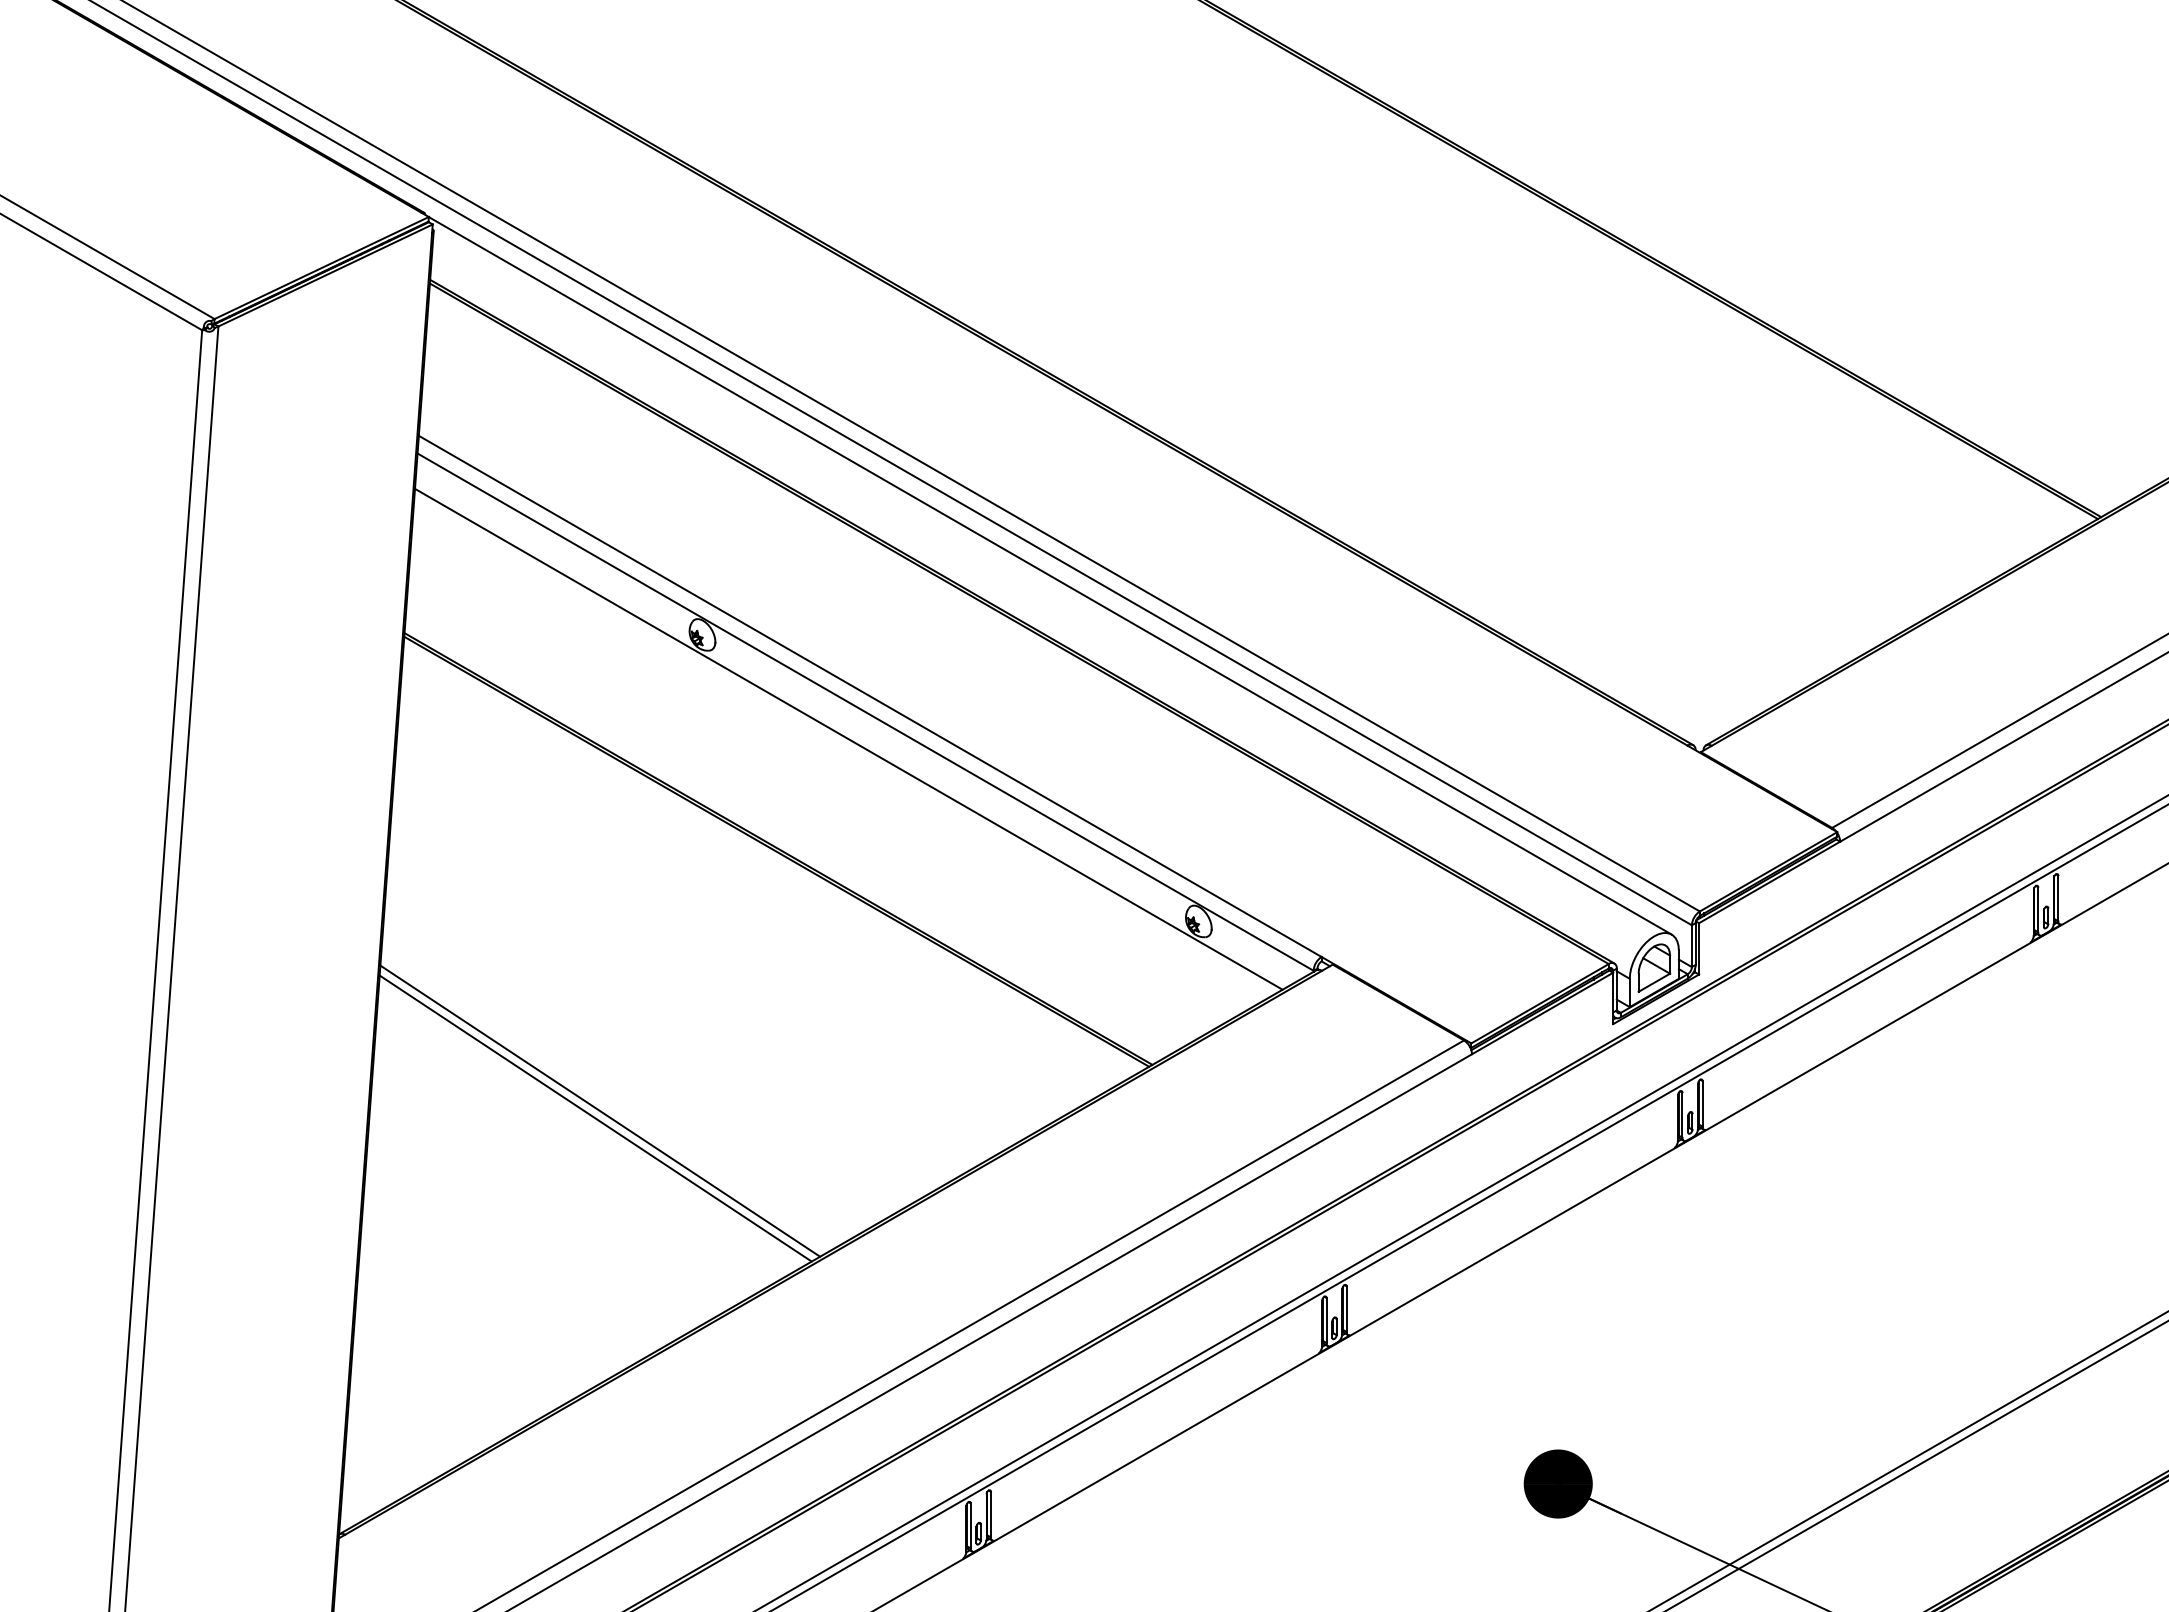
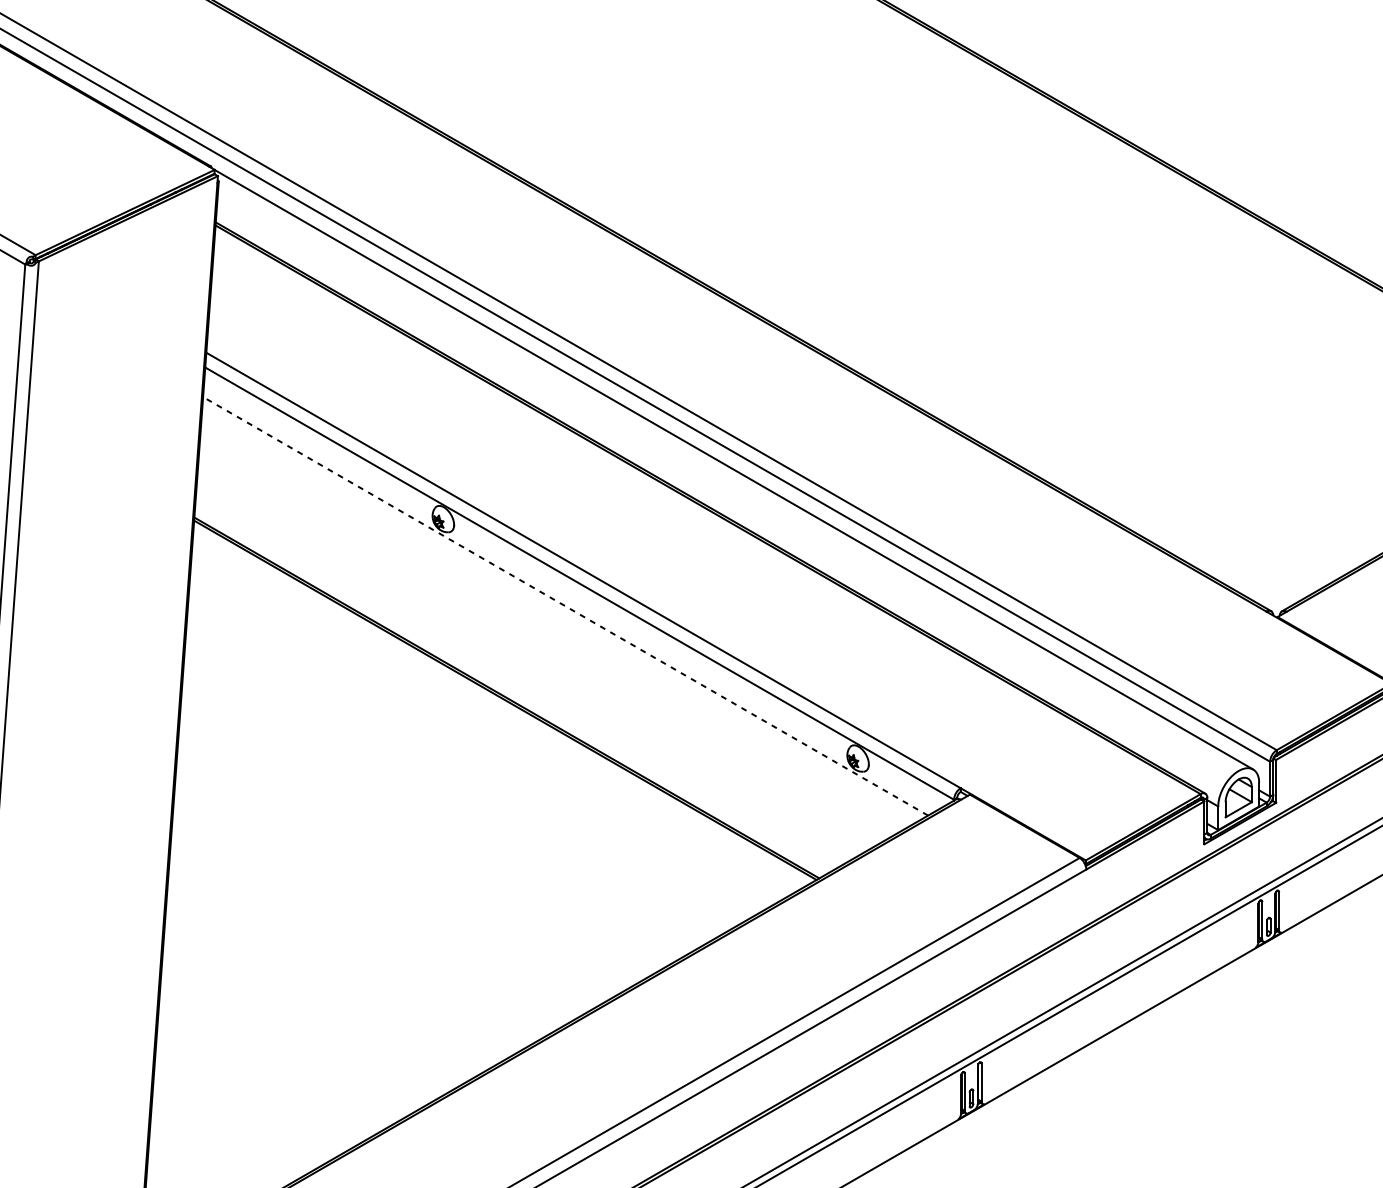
line: (848, 739) -> (565, 606), solid -> dashed
line: (600, 1110) -> (358, 916), removed
line: (595, 1118) -> (353, 923), removed

